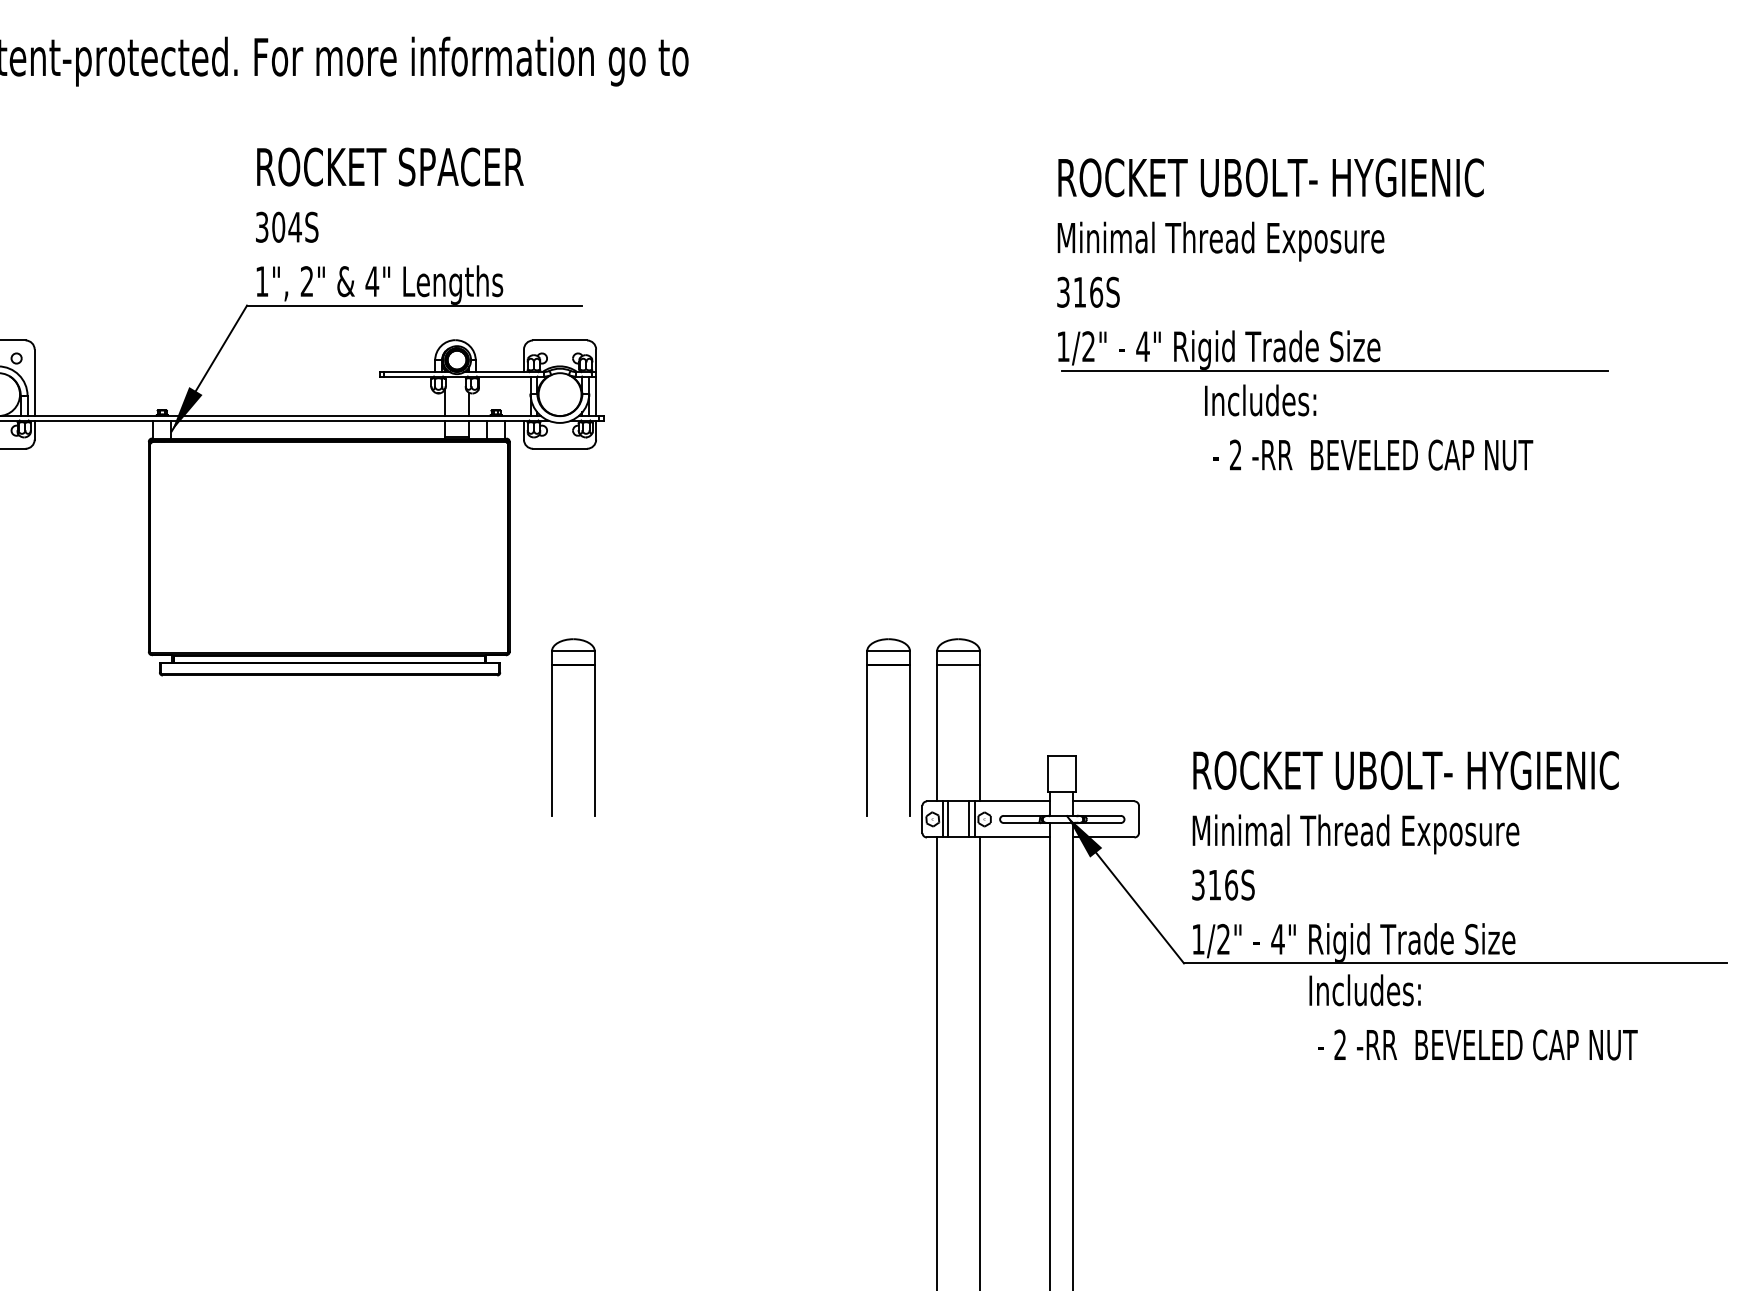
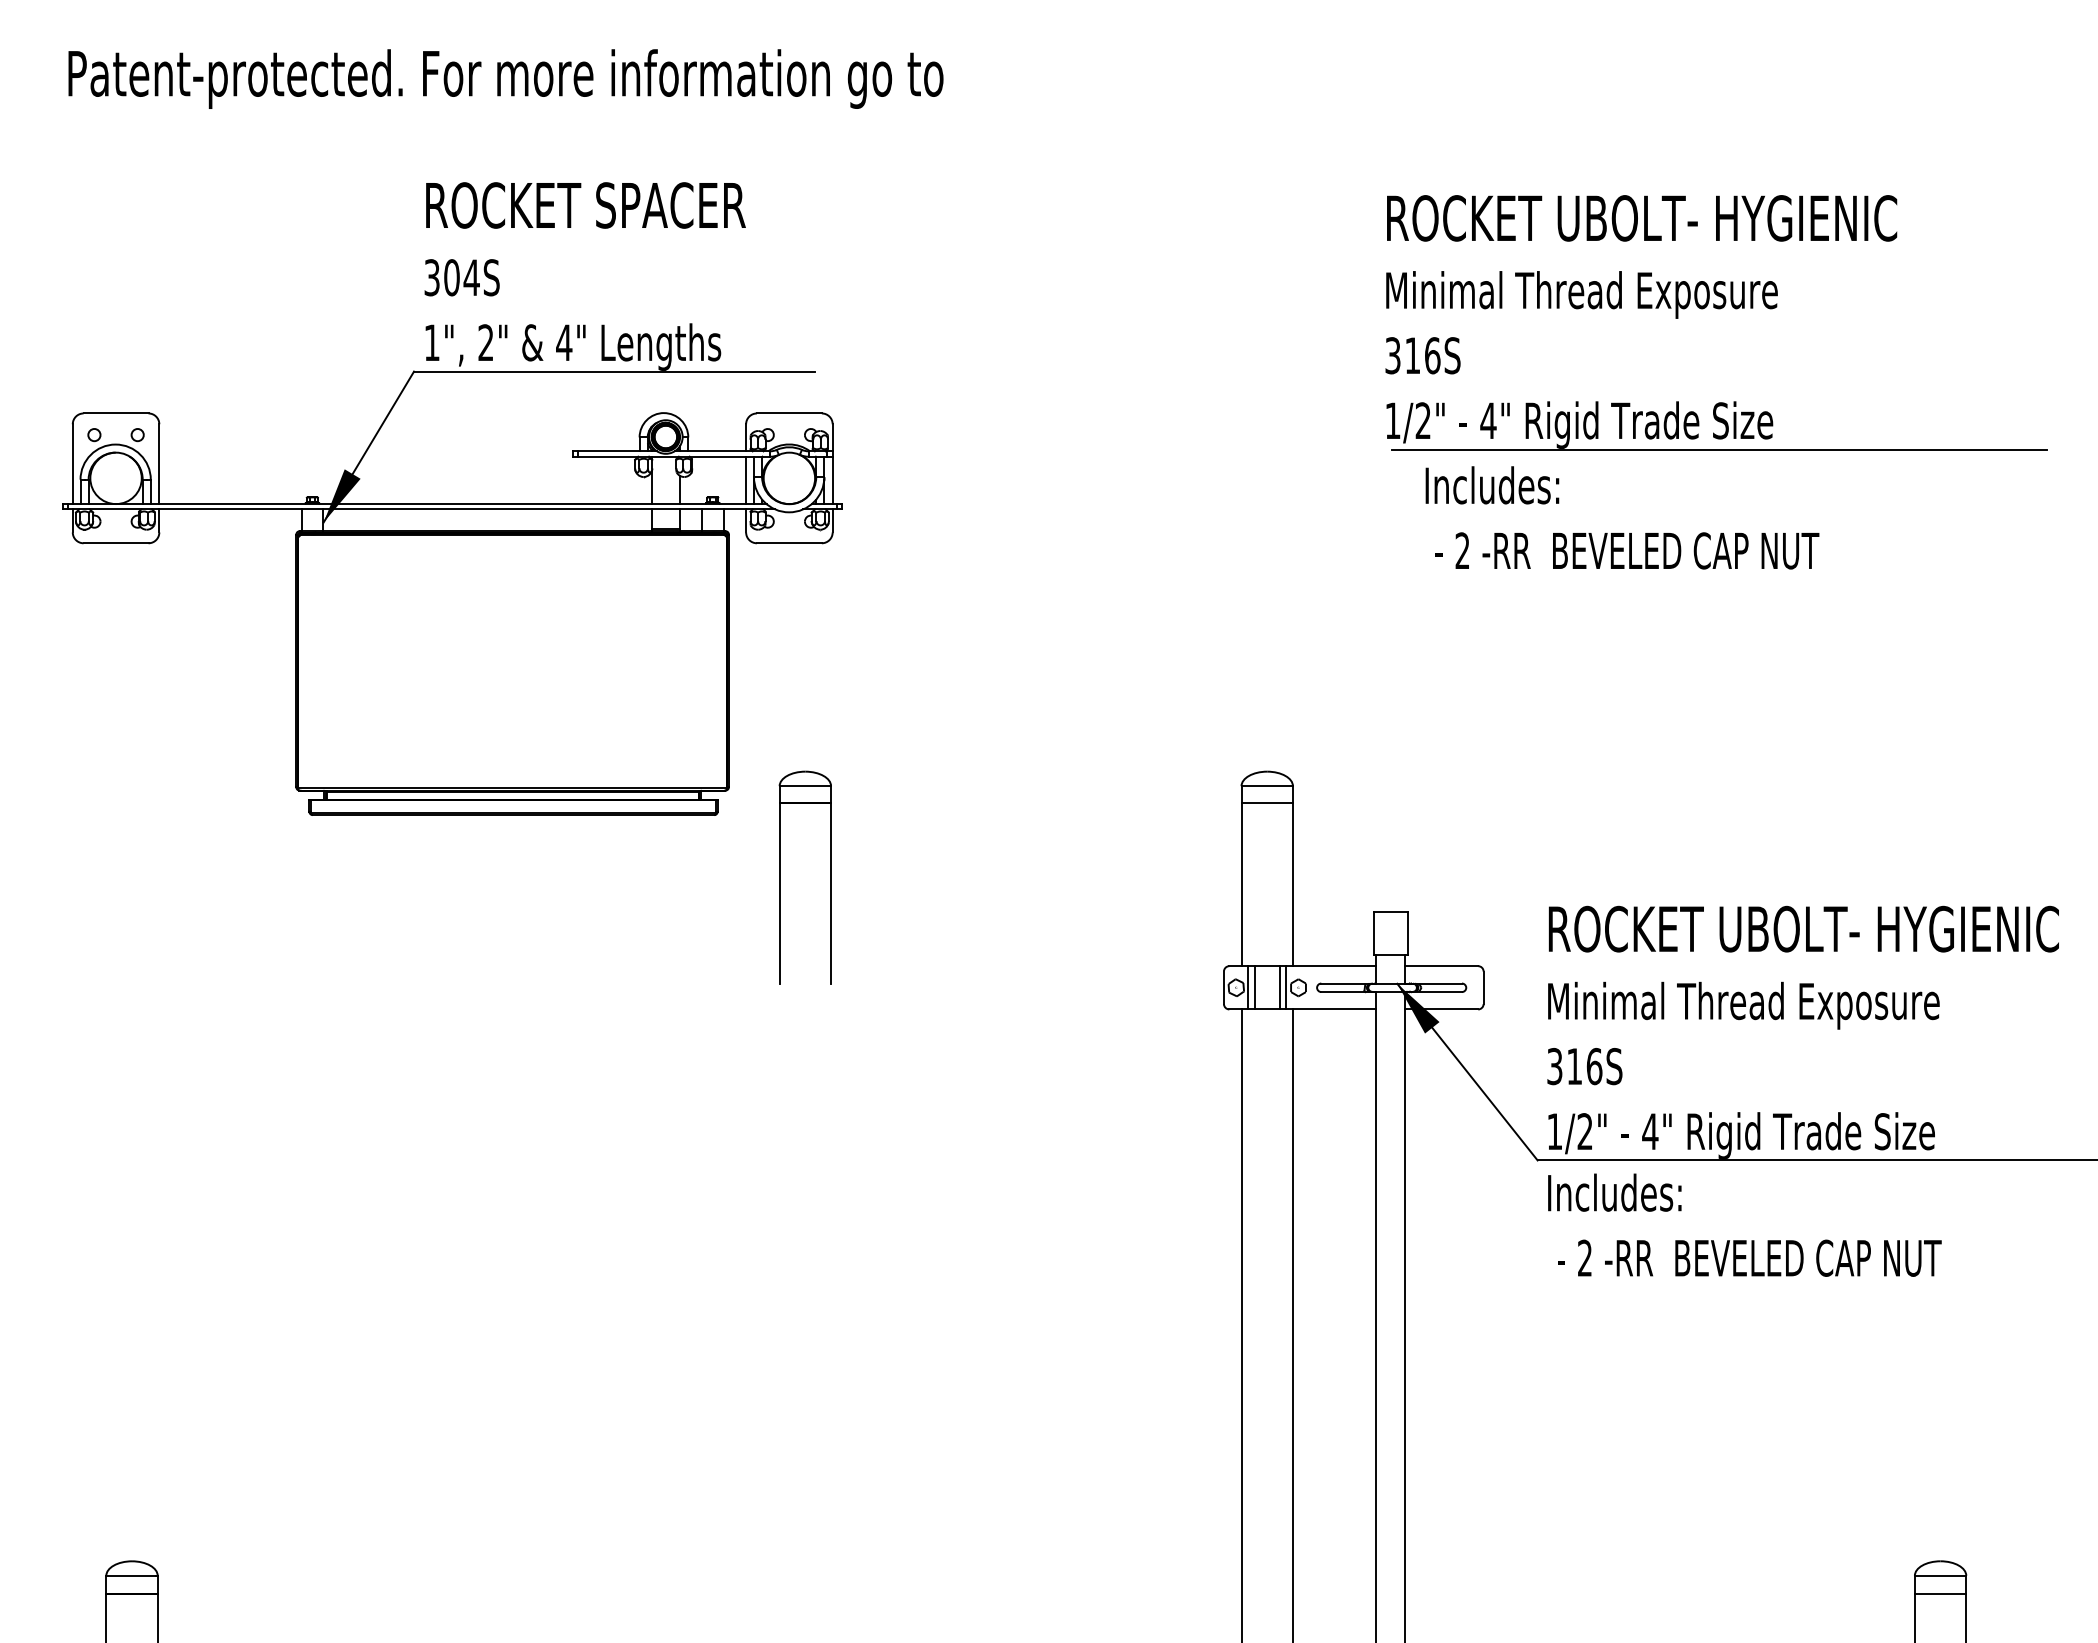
line: (524, 396) -> (746, 480), added
text: (1369, 427) -> (1622, 517), moved
part: (867, 727) -> (1158, 877), removed
text: (1473, 1016) -> (1744, 1224), moved

